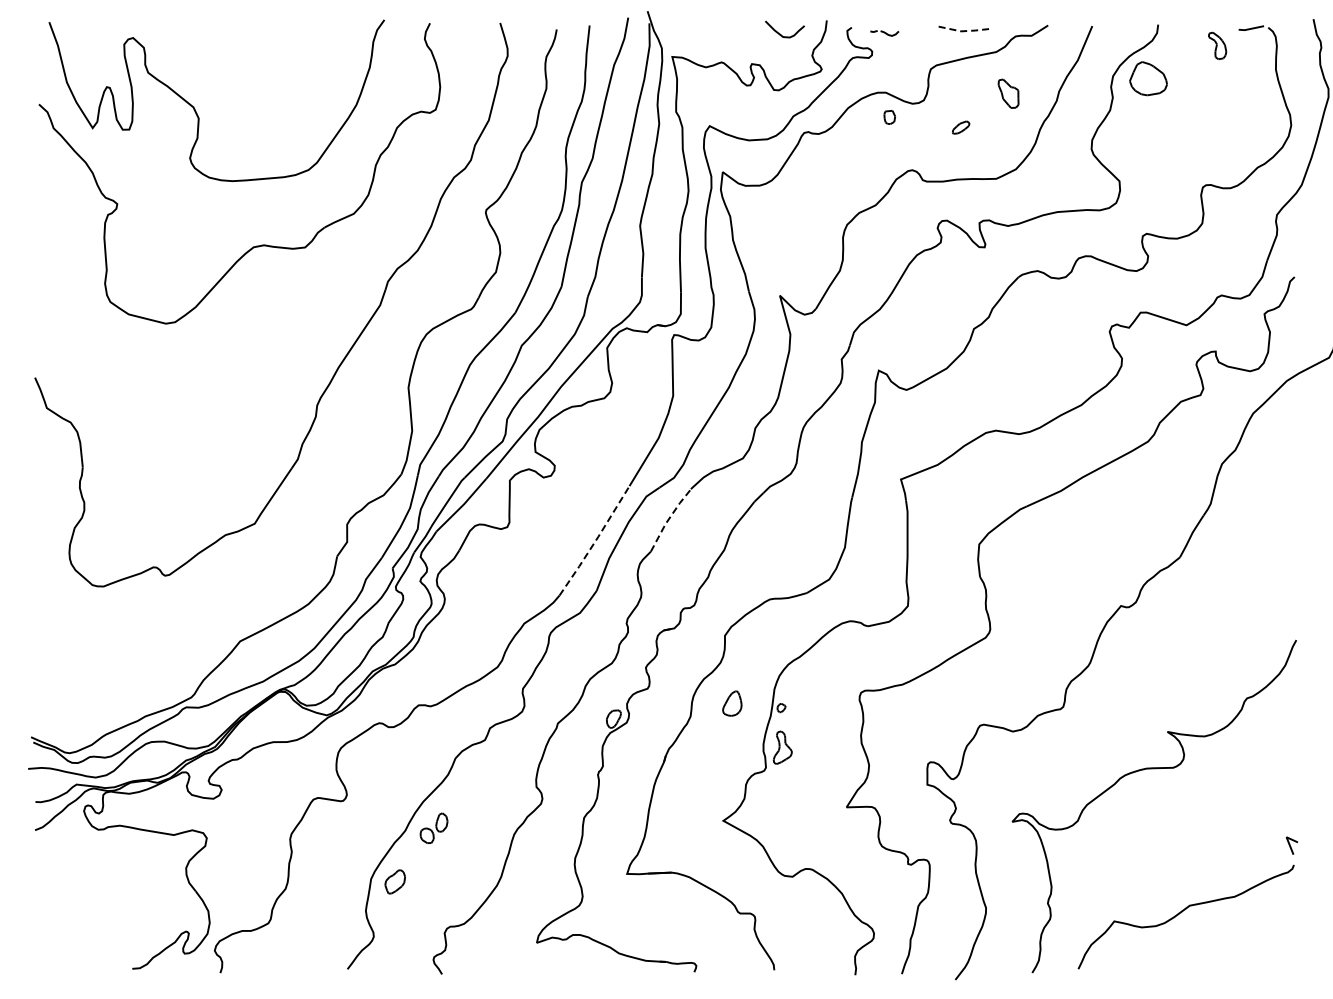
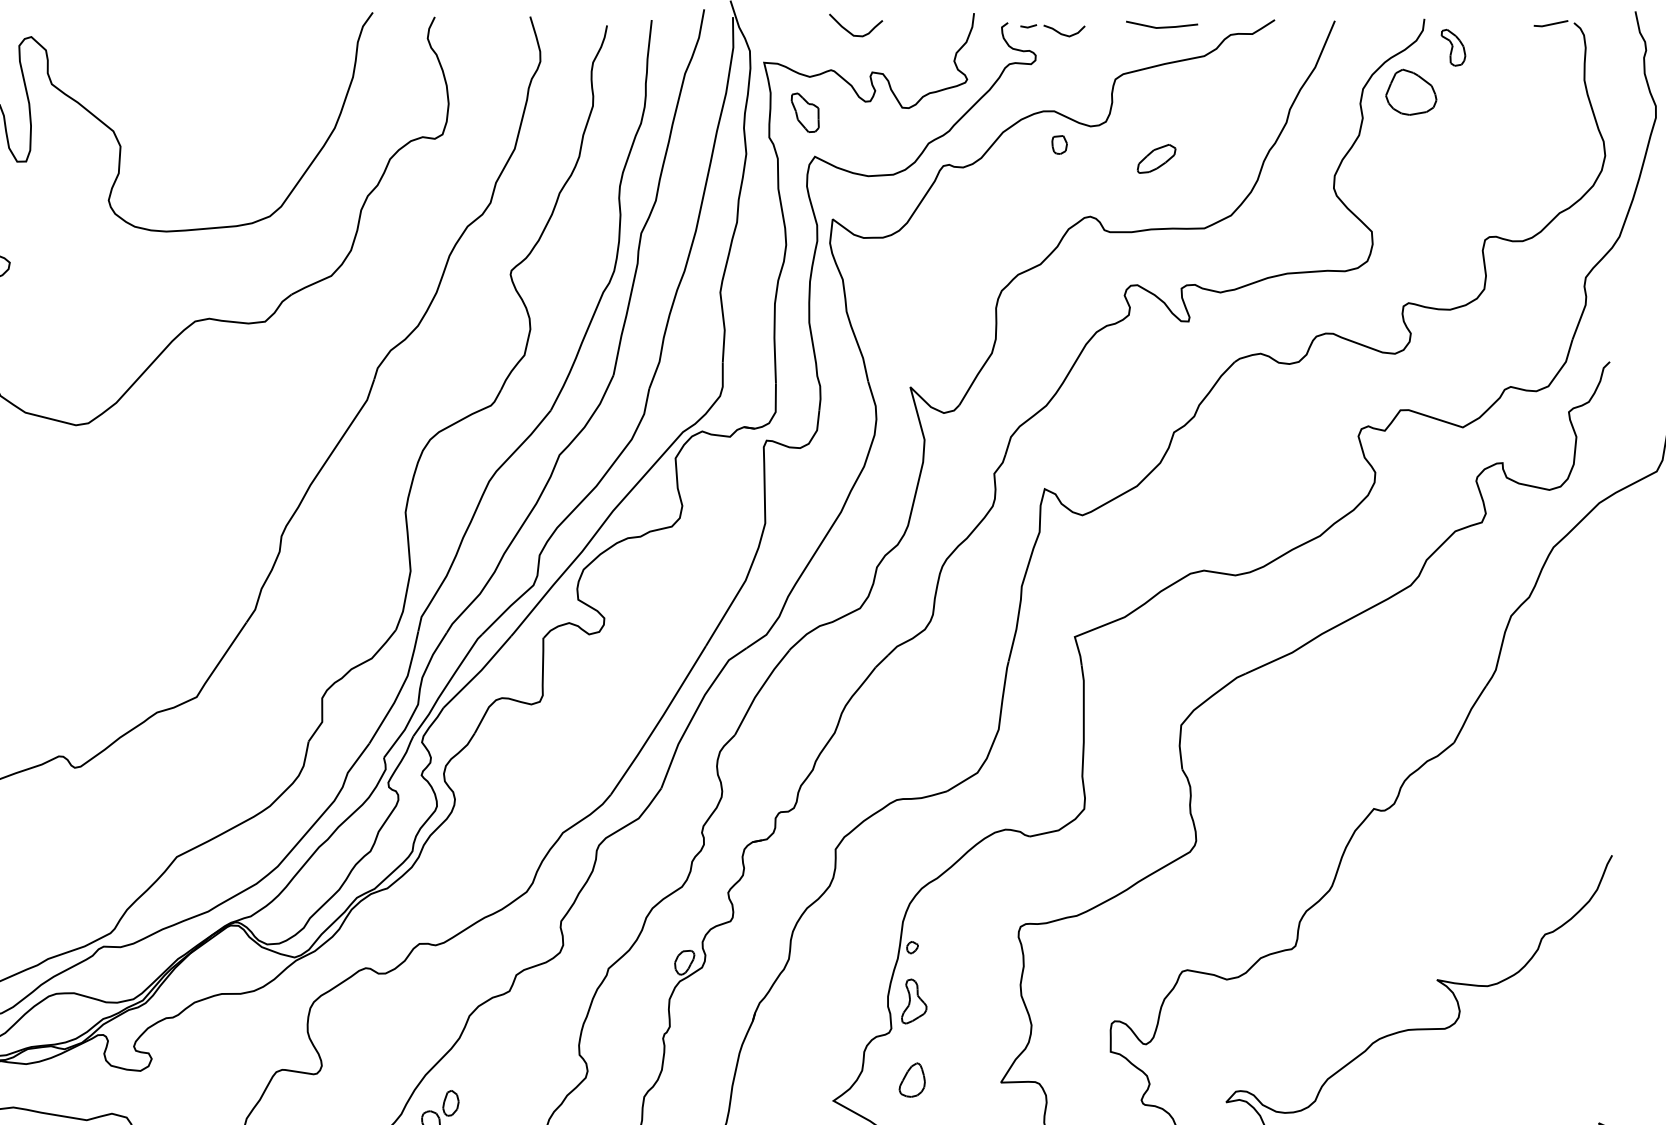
line: (965, 31) -> (1162, 28), dashed -> solid
curve: (780, 33) -> (849, 30), moved
part: (884, 33) -> (1052, 30), size x1.67
part: (1217, 45) -> (1453, 47), moved
part: (1008, 93) -> (805, 112), moved
part: (960, 127) -> (1155, 158), size x1.67
line: (668, 519) -> (758, 691), dashed -> solid
line: (595, 541) -> (659, 721), dashed -> solid
part: (732, 703) -> (912, 1080), moved

